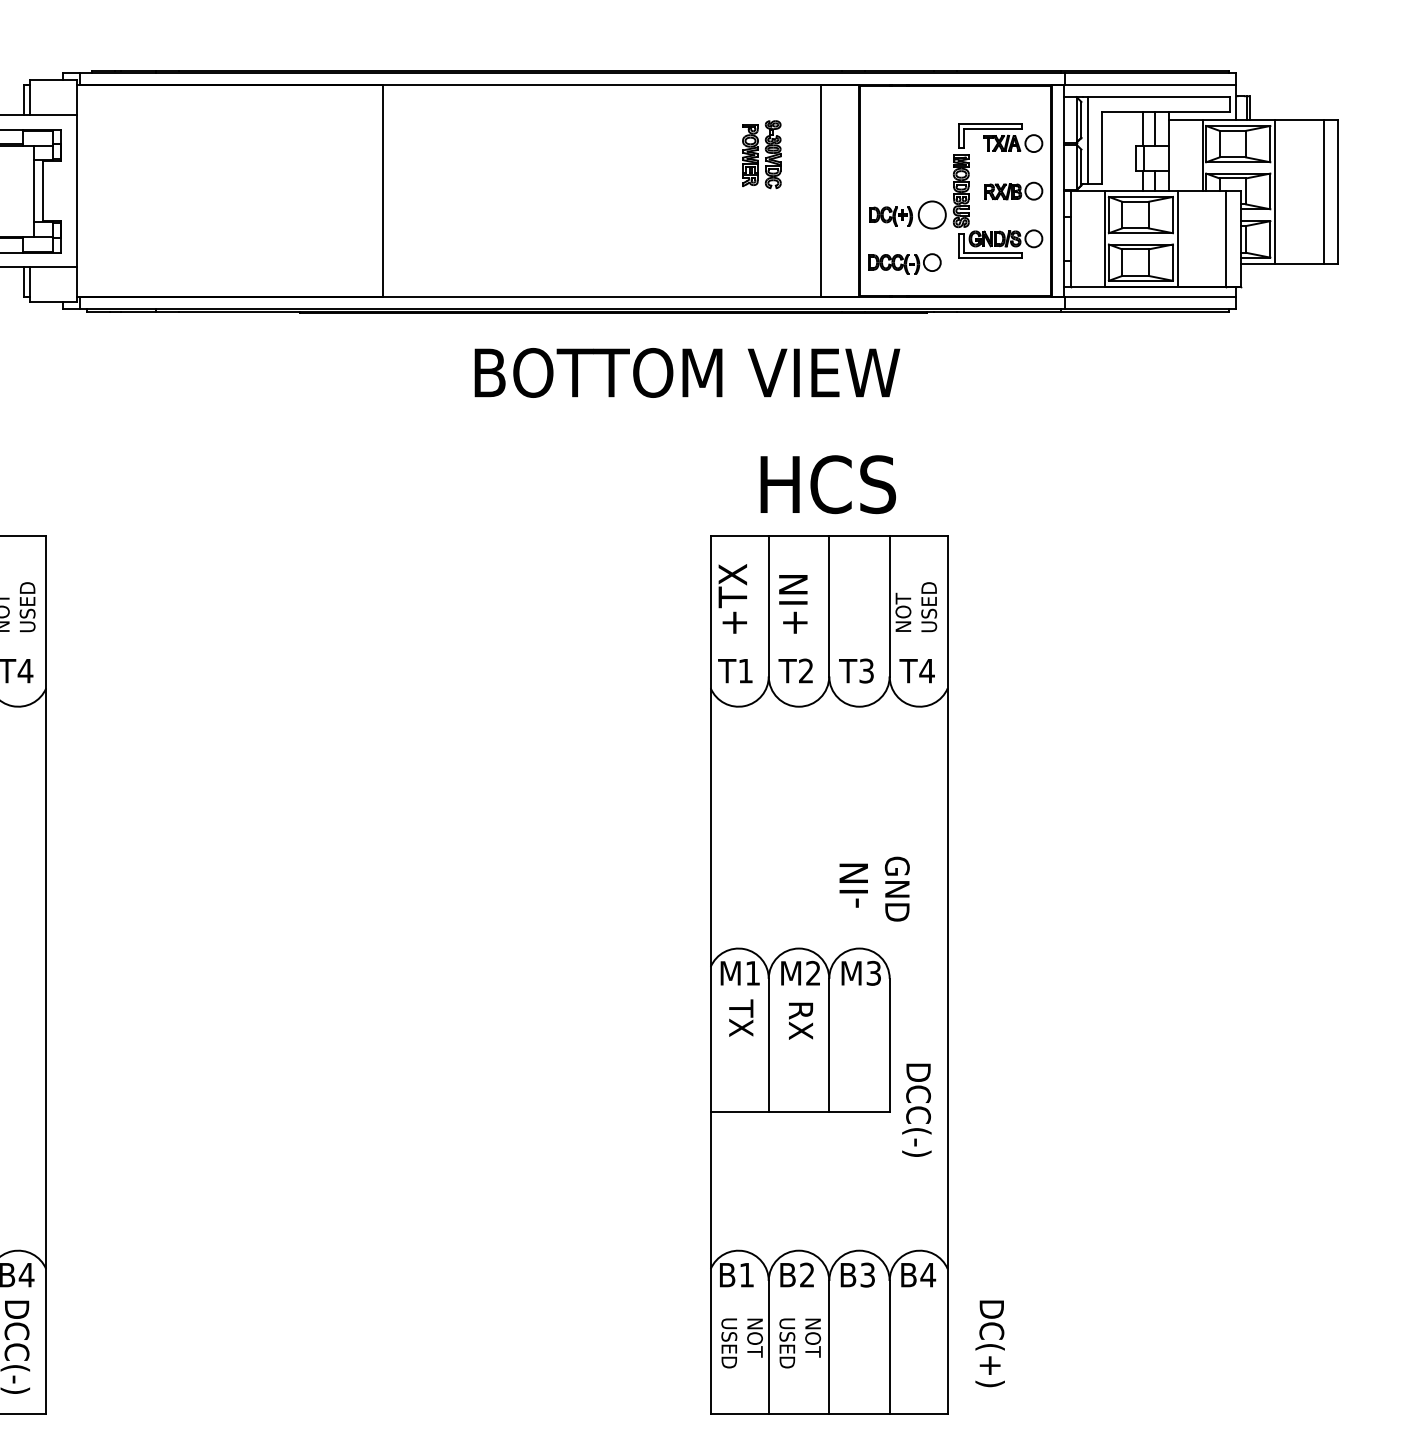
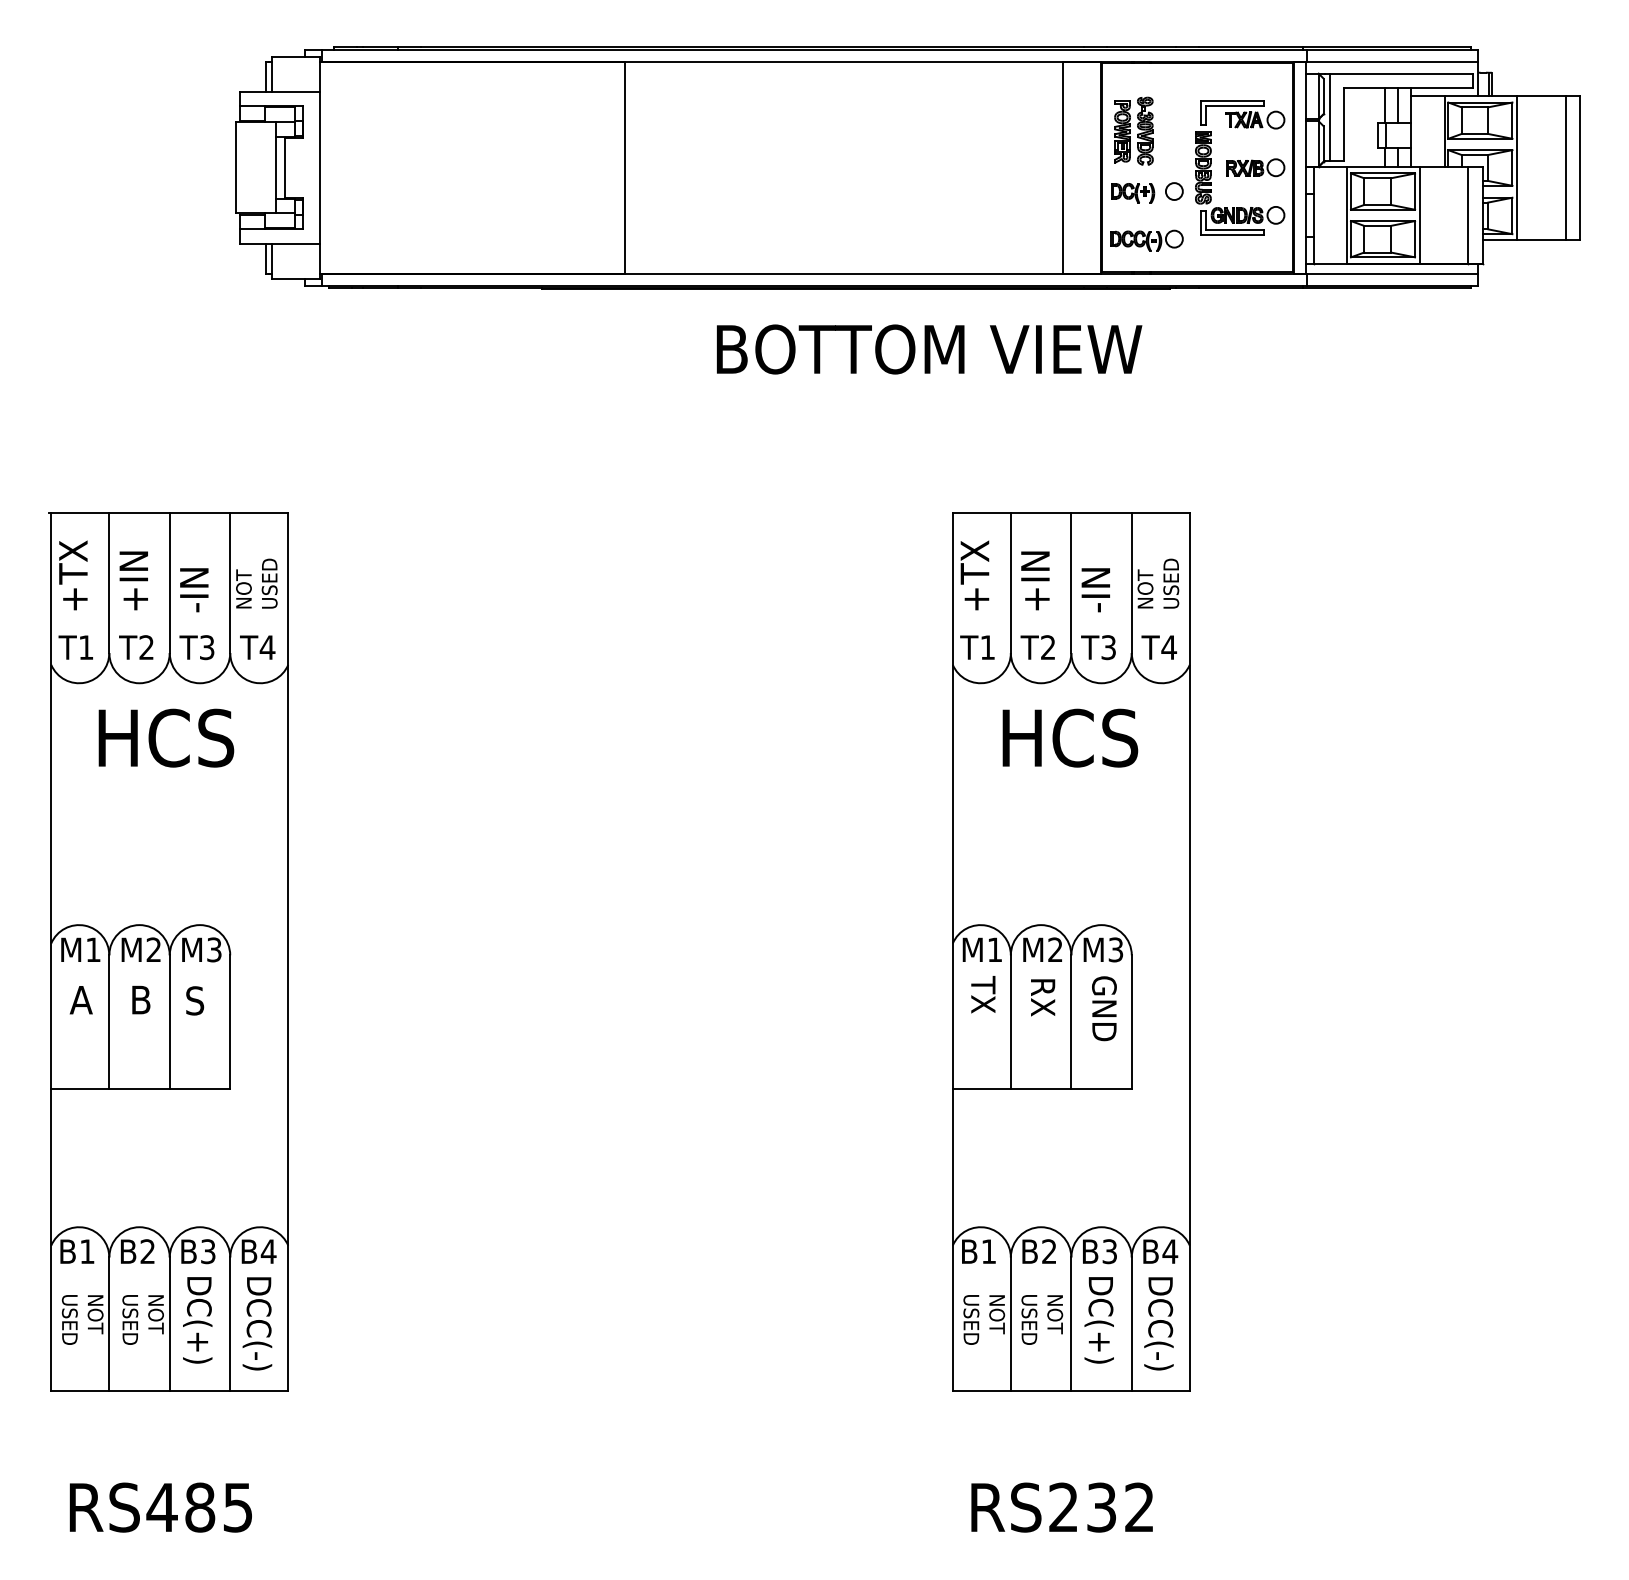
part: (761, 153) -> (1133, 130), moved
circle: (931, 214) -> (1173, 191), size x0.62
text: (828, 483) -> (1070, 737), moved
text: (853, 885) -> (1095, 590), moved
text: (897, 888) -> (1104, 1008), moved
text: (916, 1109) -> (1158, 1323), moved
text: (989, 1343) -> (1098, 1320), moved

